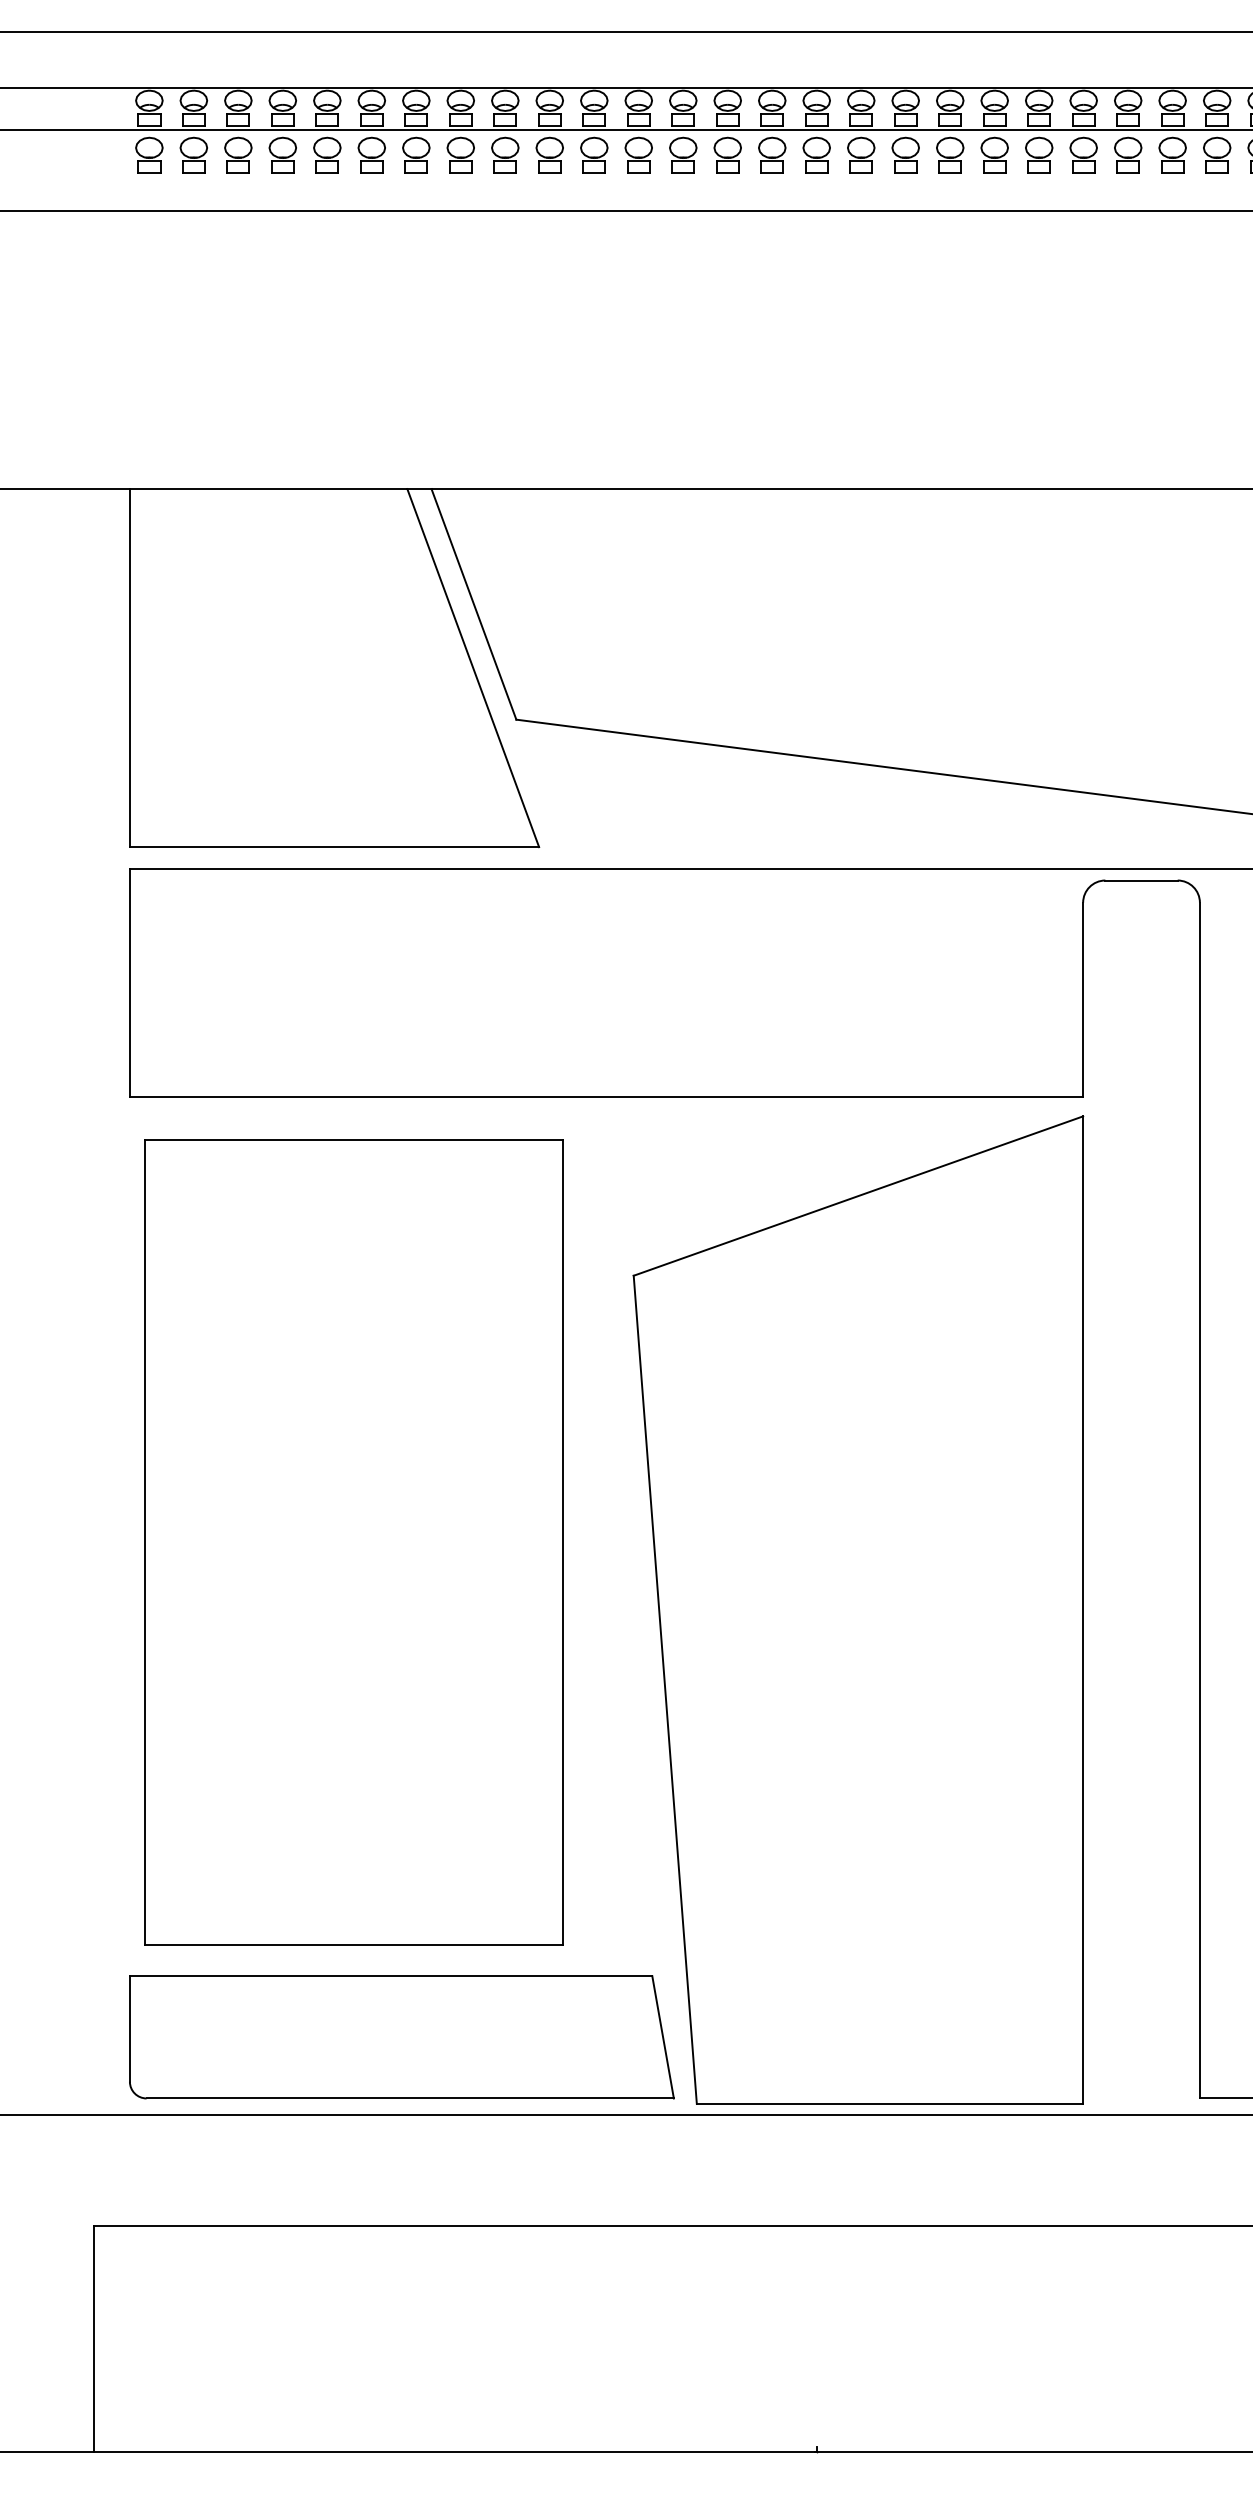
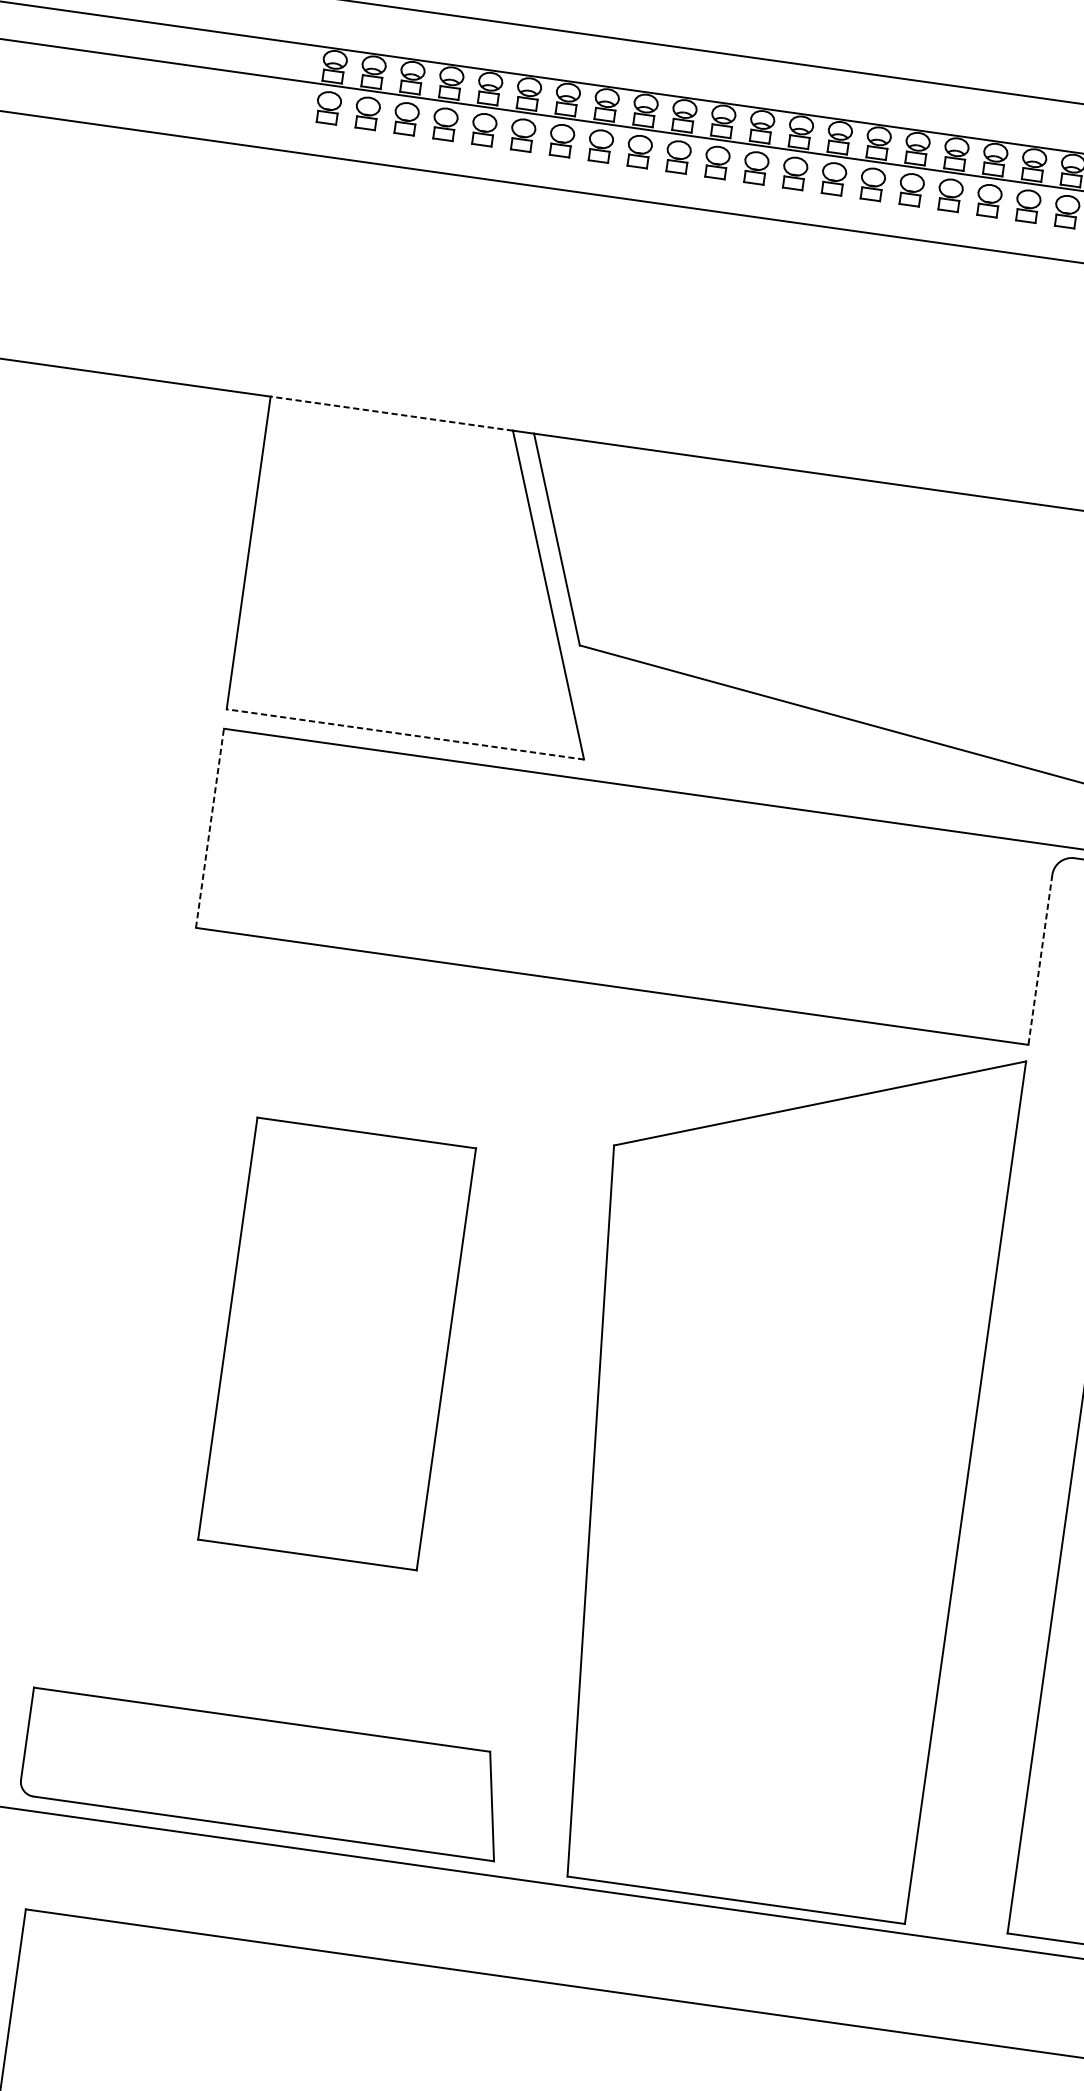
line: (268, 489) -> (391, 413), solid -> dashed
line: (334, 847) -> (405, 734), solid -> dashed
line: (129, 982) -> (209, 827), solid -> dashed
line: (1083, 1000) -> (1040, 960), solid -> dashed
part: (353, 1542) -> (336, 1344), size x0.6
part: (401, 2037) -> (263, 1774), moved

